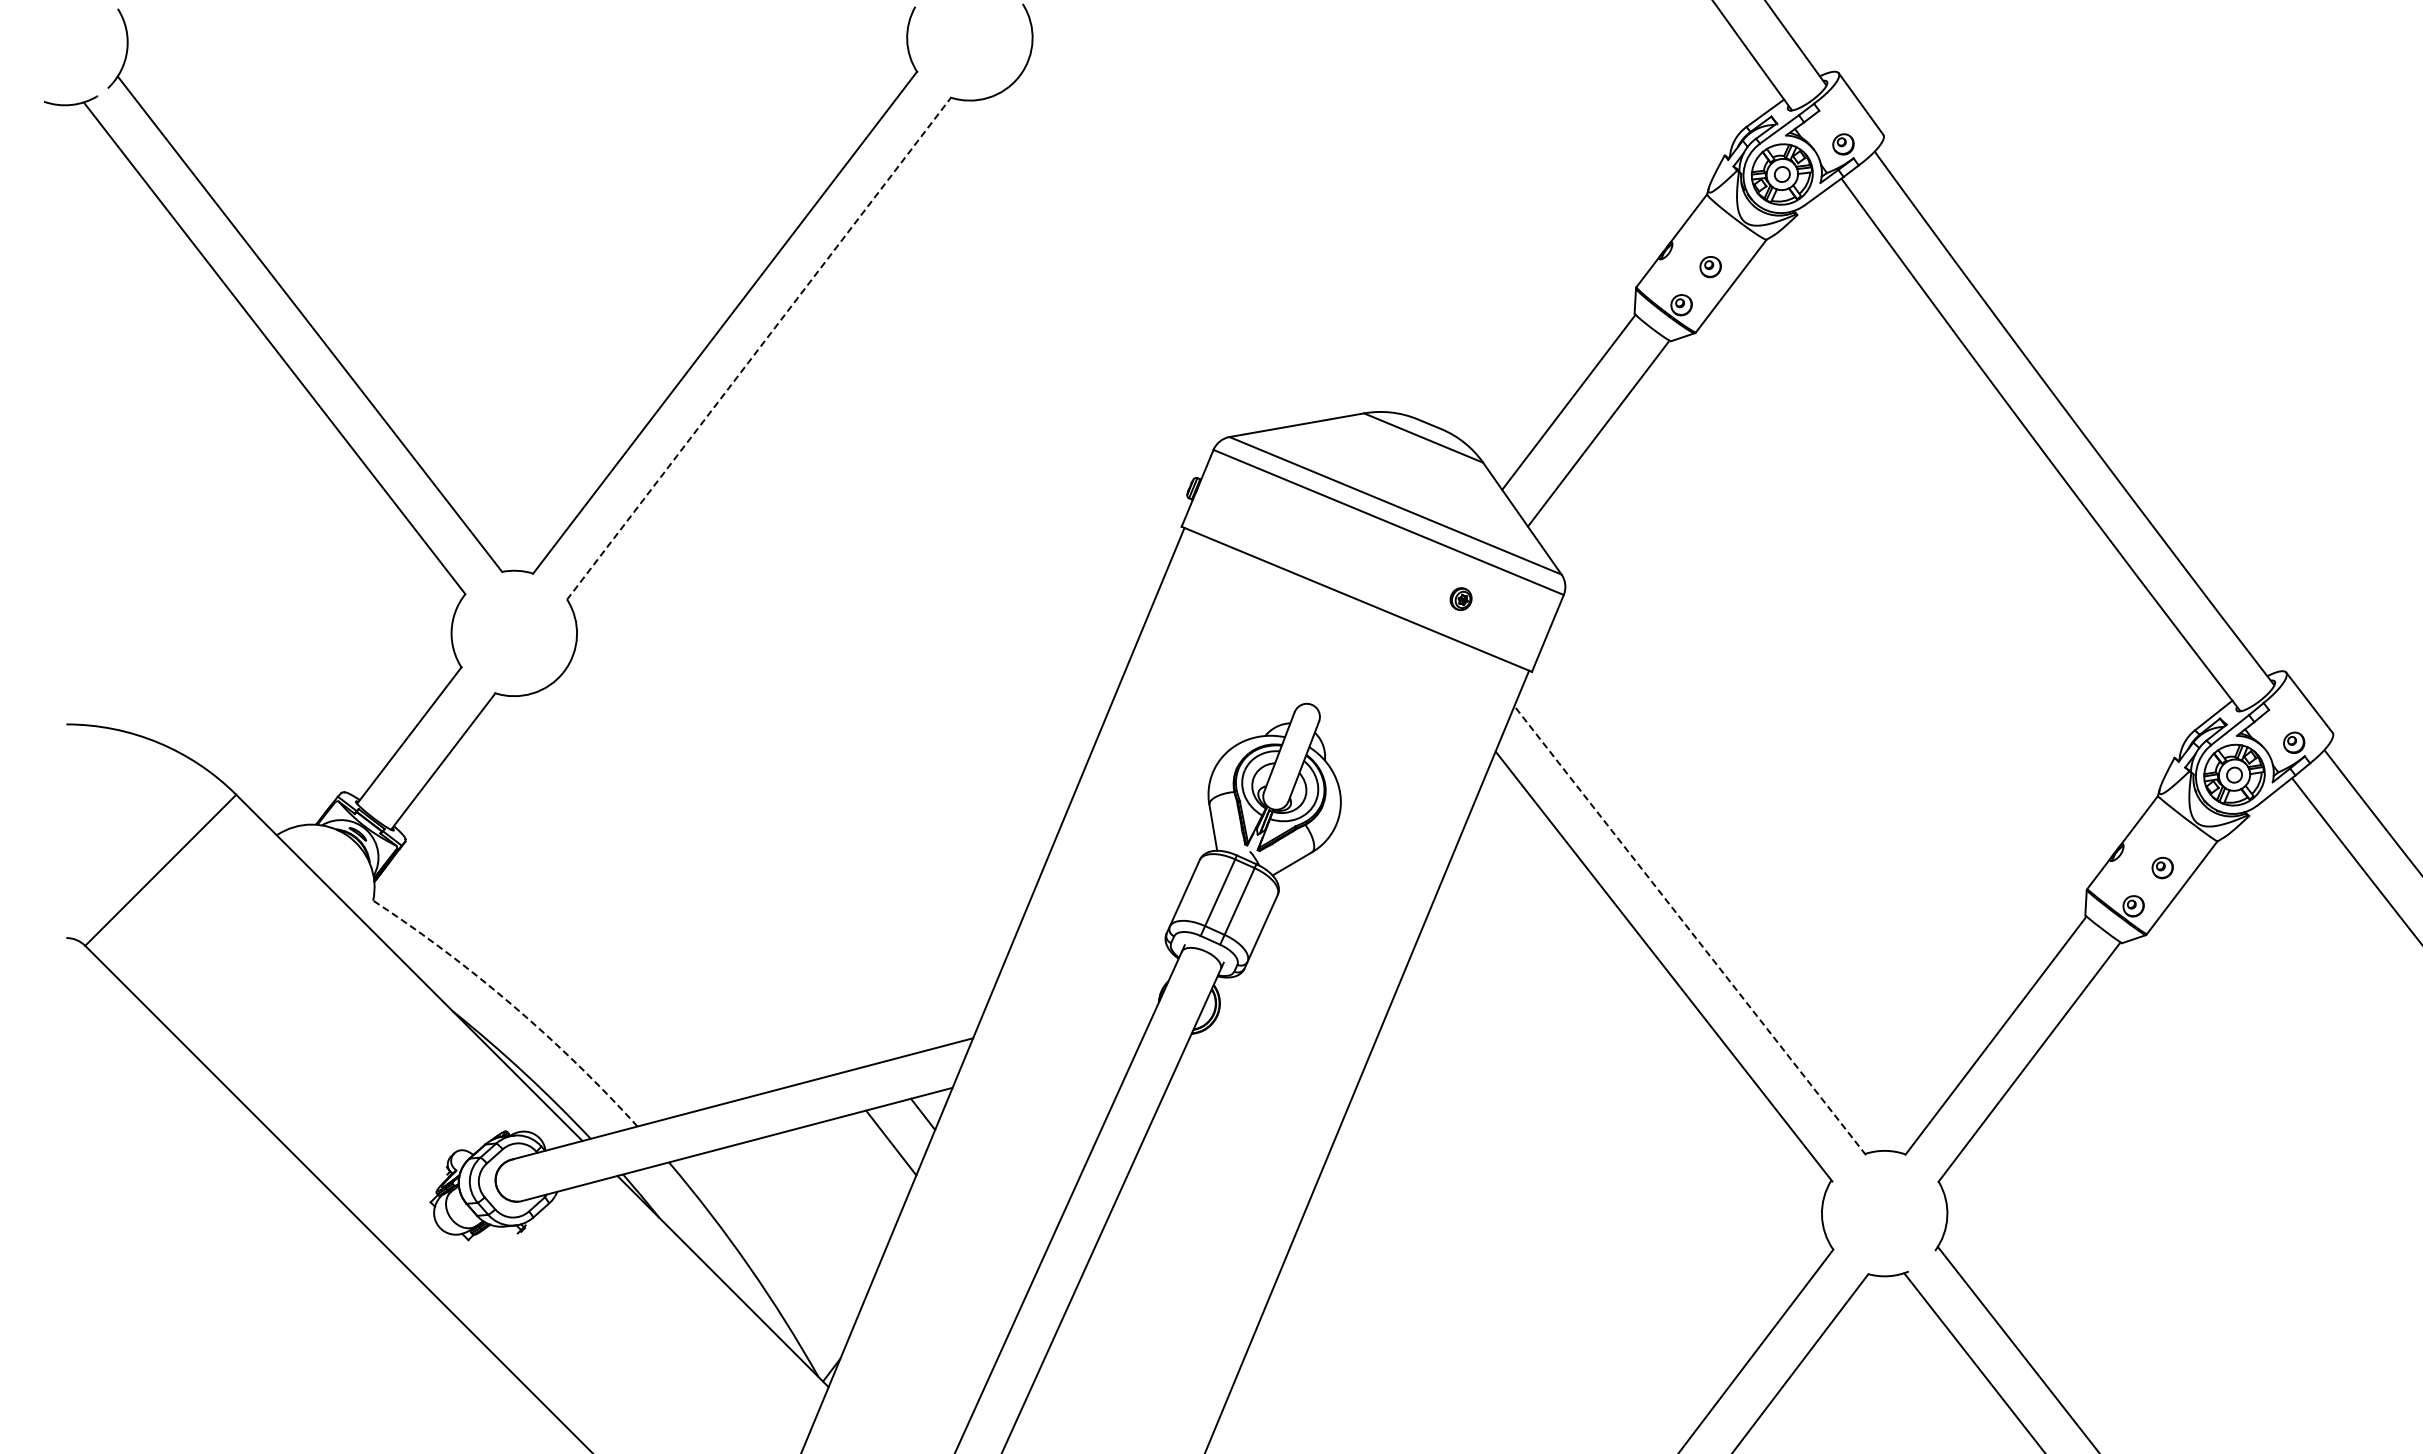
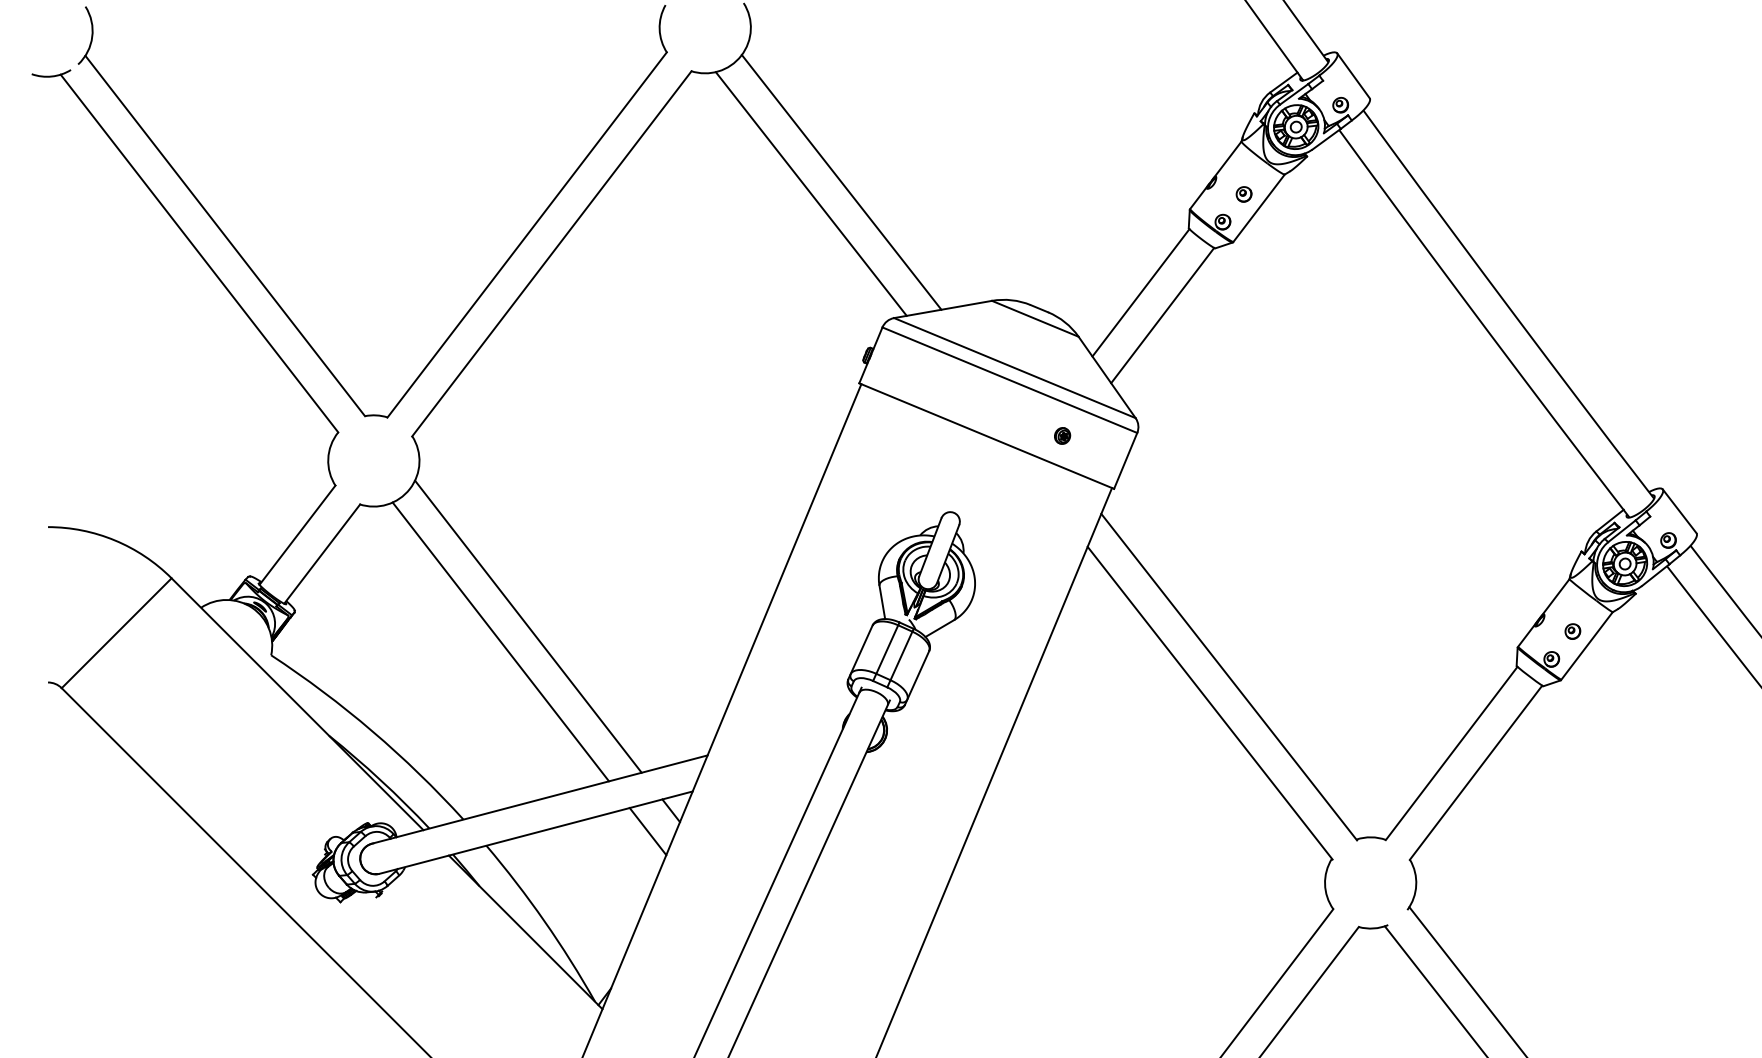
line: (1157, 250) -> (841, 182), added
line: (1115, 266) -> (811, 194), added
line: (759, 348) -> (552, 253), dashed -> solid
line: (726, 861) -> (528, 626), added
line: (688, 881) -> (500, 641), added
line: (1689, 930) -> (1228, 677), dashed -> solid
arc: (512, 1005) -> (372, 731), dashed -> solid

